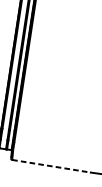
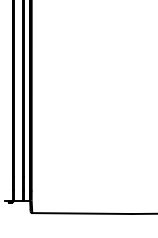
line: (51, 166) -> (81, 213), dashed -> solid

